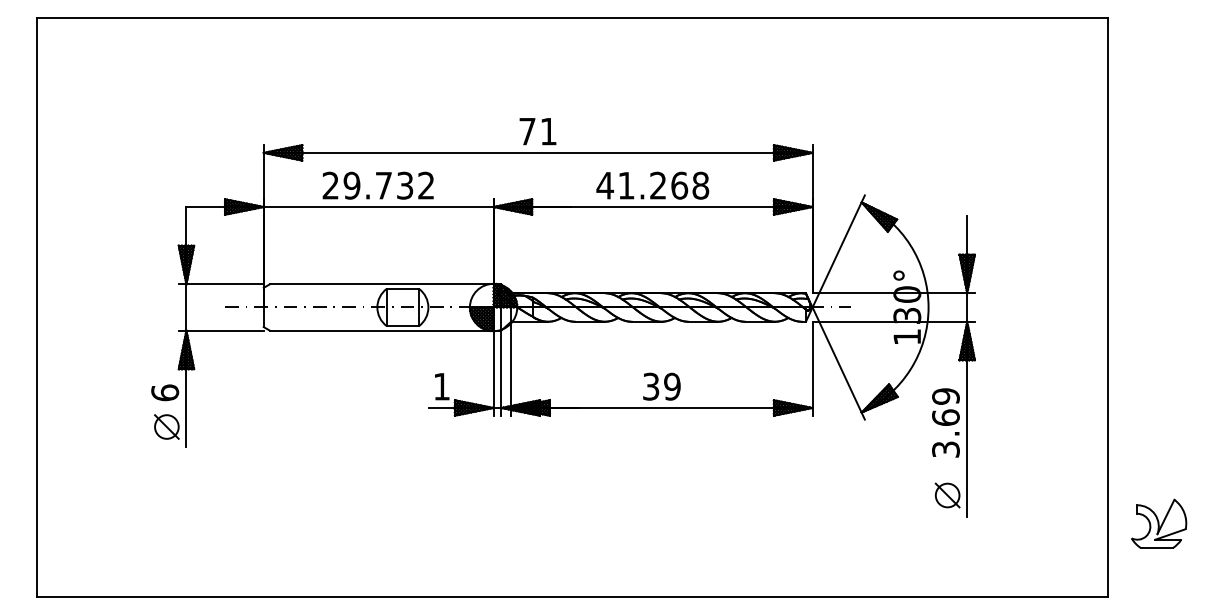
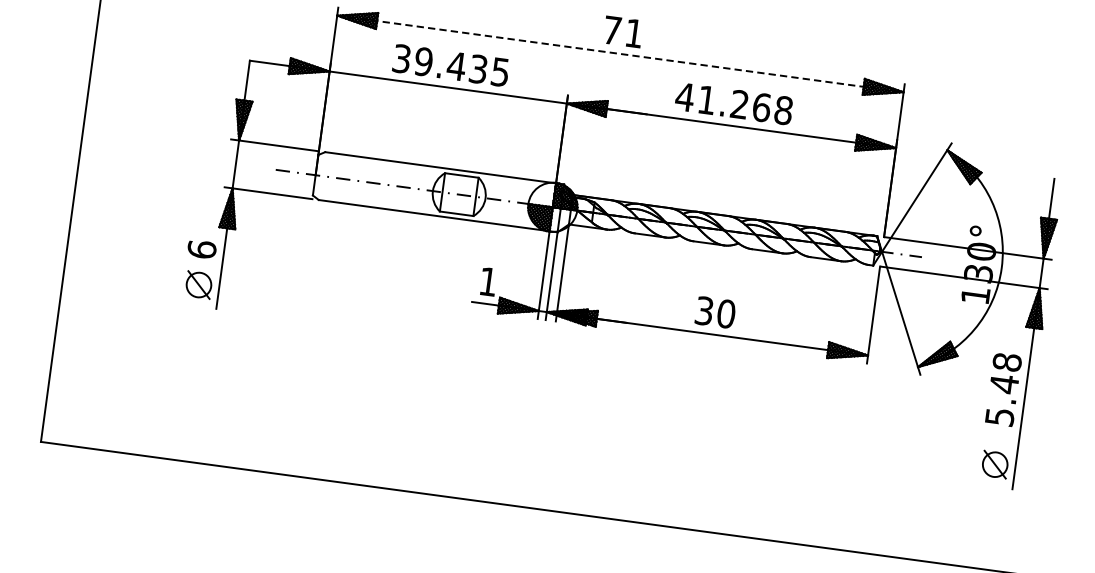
line: (538, 152) -> (620, 53), solid -> dashed
text: (378, 185) -> (451, 65), 29.732 -> 39.435
text: (672, 386) -> (726, 313), 39 -> 30
text: (945, 422) -> (1003, 389), 3.69 -> 5.48

